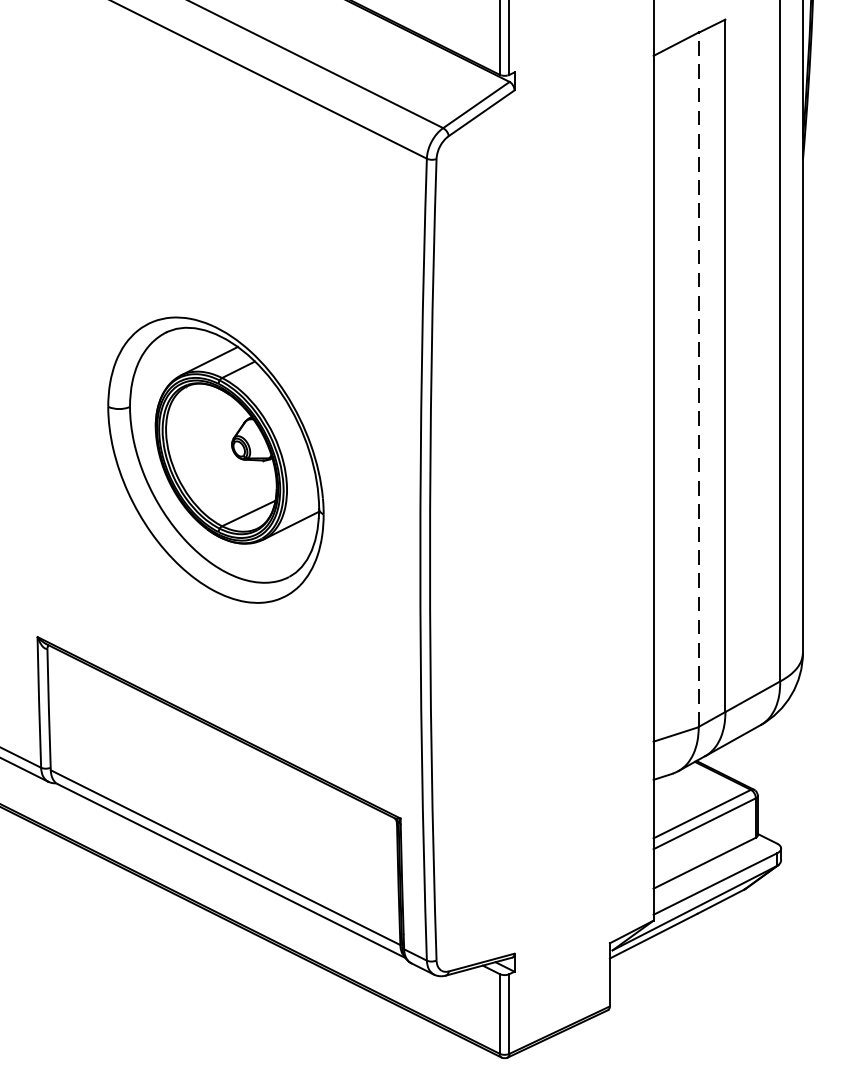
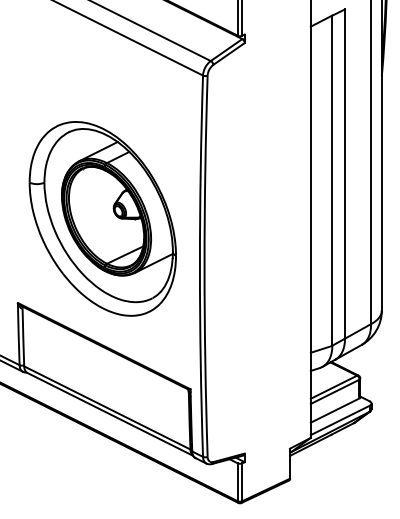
line: (699, 379) -> (332, 180), dashed -> solid
part: (215, 459) -> (102, 218), size x1.43

